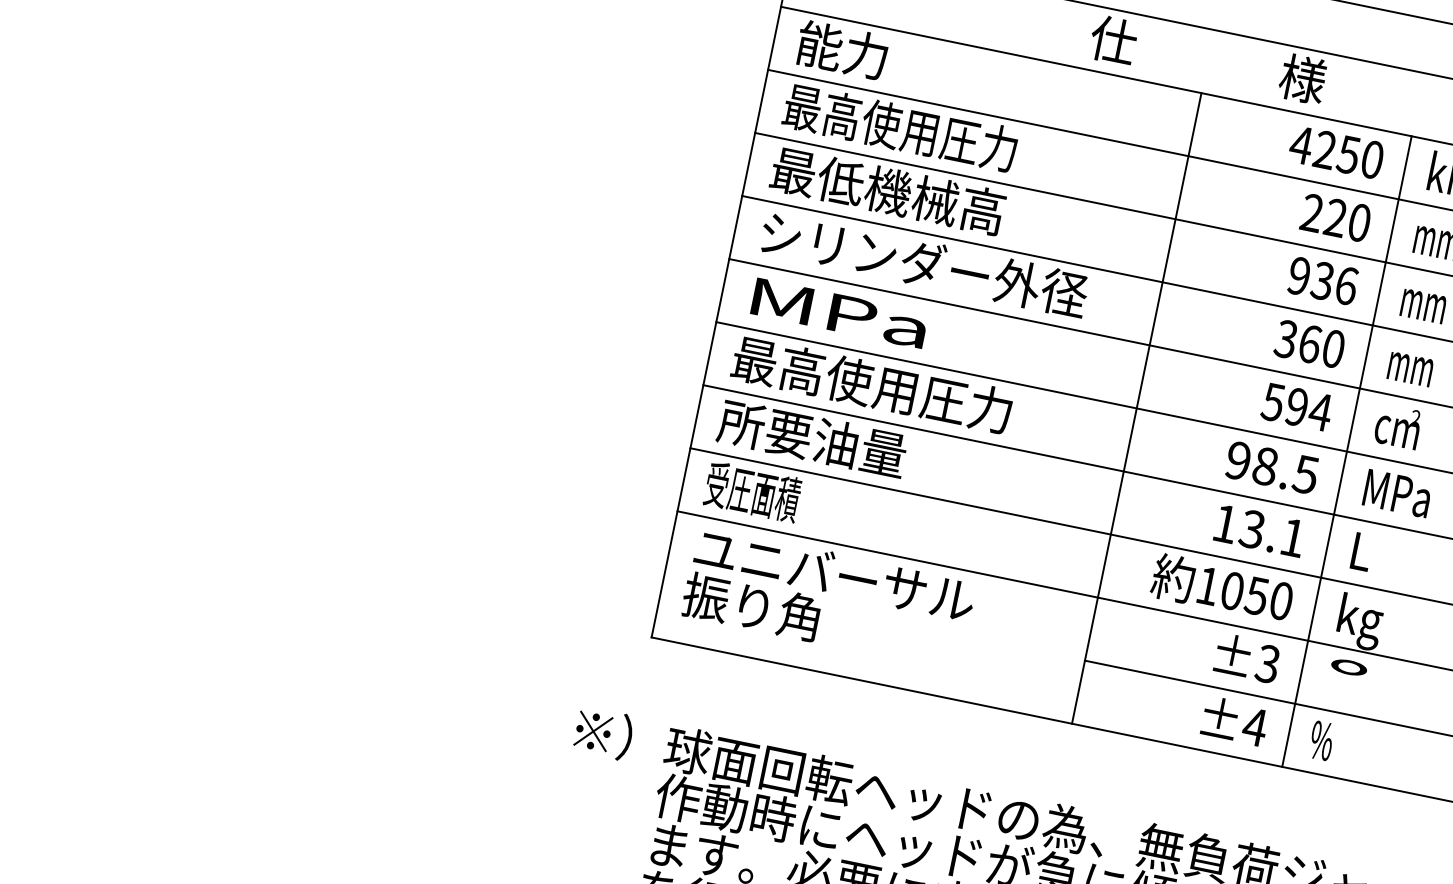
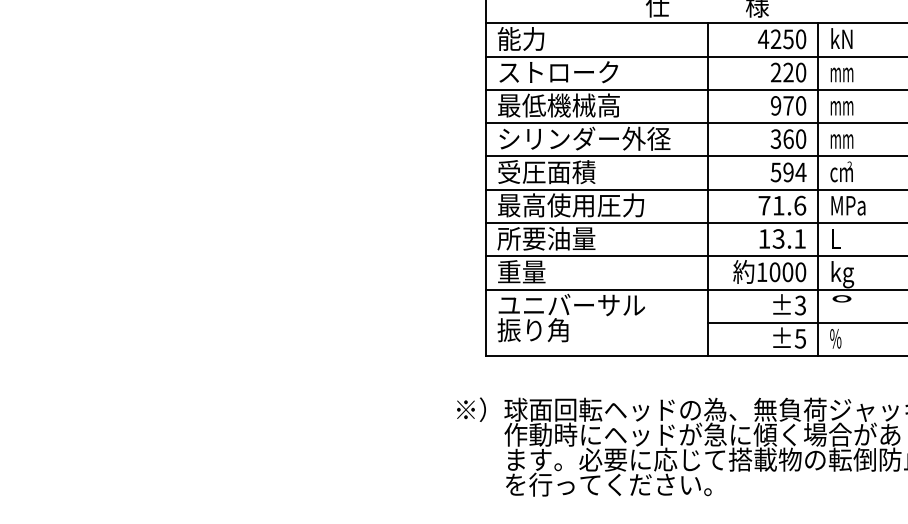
text: (899, 128) -> (558, 72), 最高使用圧力 -> ストローク
text: (1334, 282) -> (794, 105), 936 -> 970
text: (838, 313) -> (546, 172), MPa -> 受圧面積
text: (1272, 467) -> (782, 205), 98.5 -> 71.6
text: (752, 491) -> (521, 271), 受圧面積 -> 重量
text: (1256, 596) -> (787, 272), 1050 -> 1000
text: (1255, 726) -> (800, 338), ±4 -> ±5

